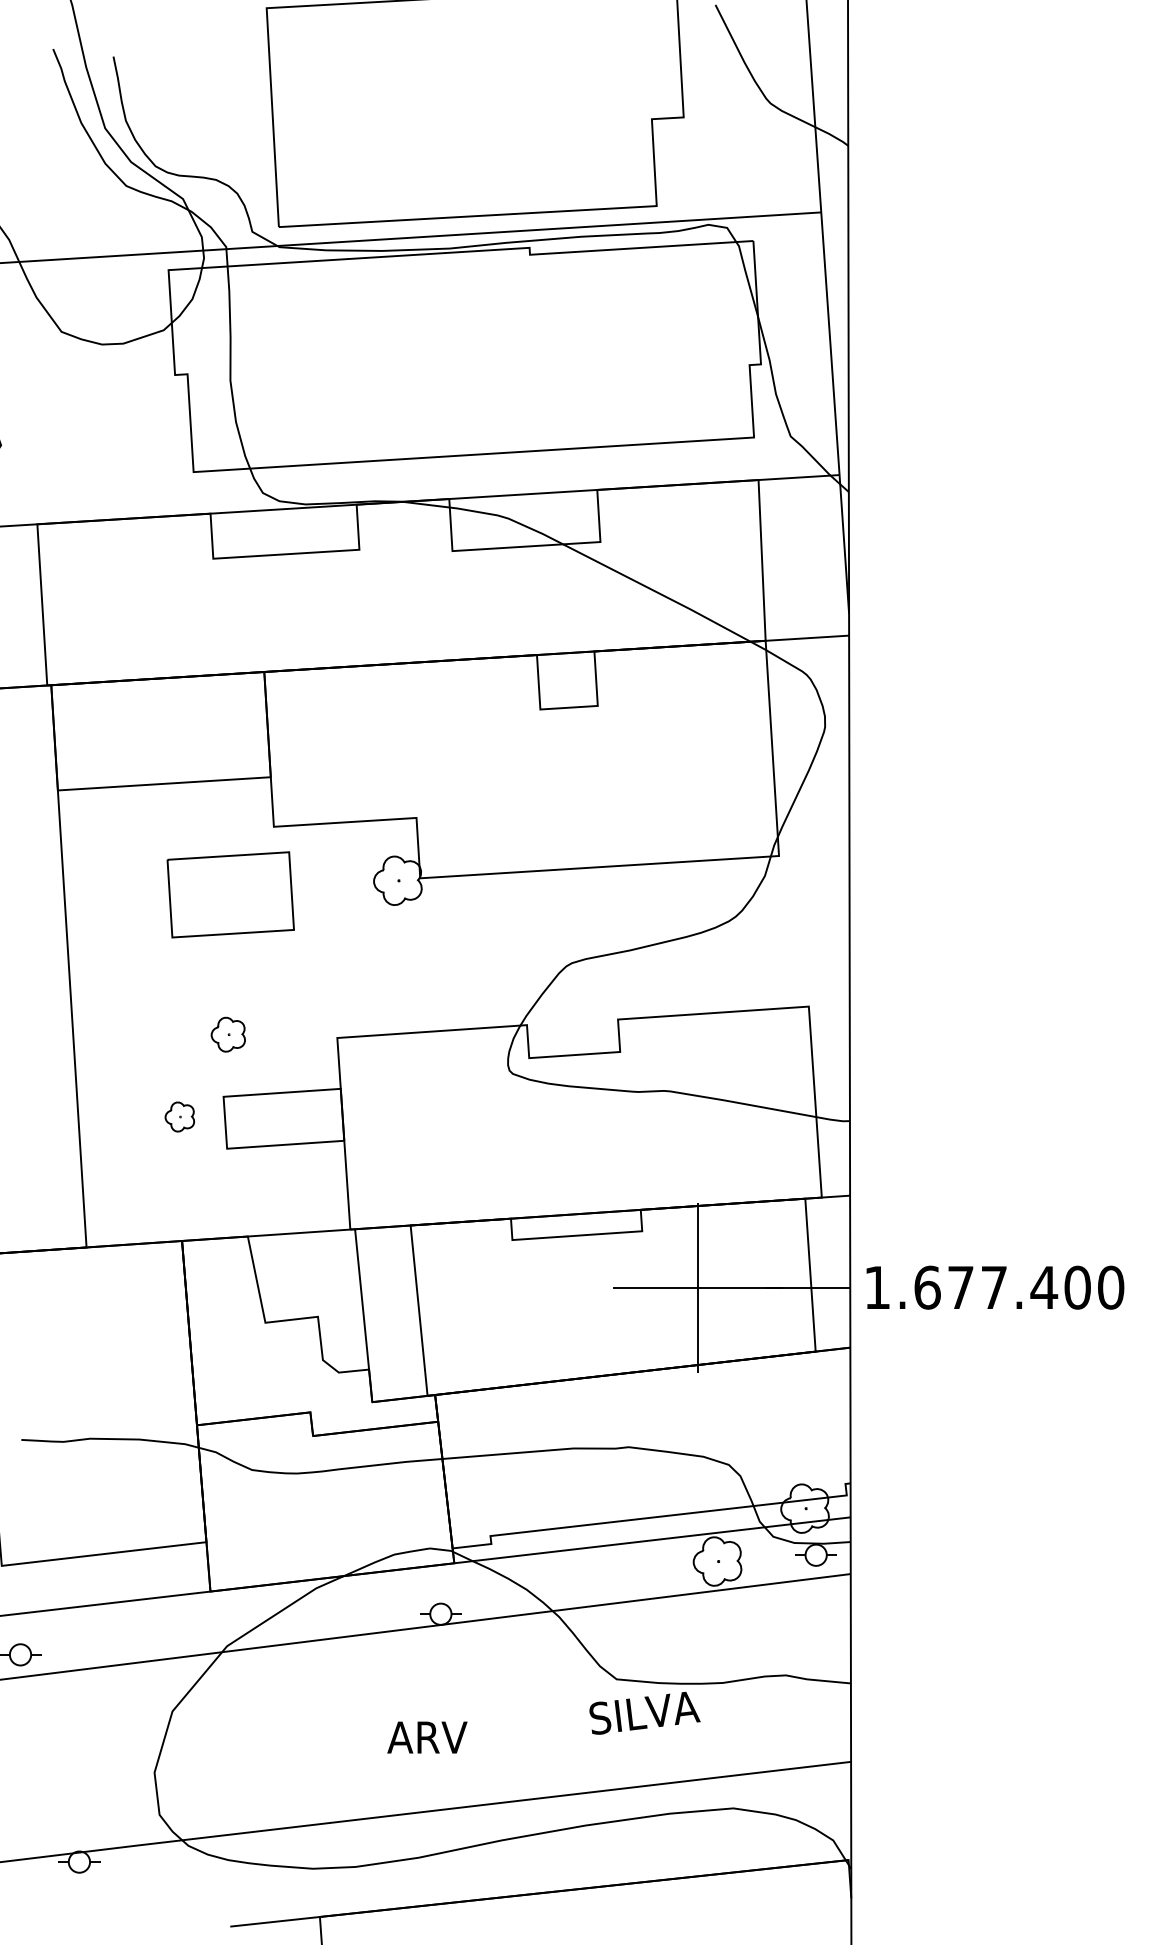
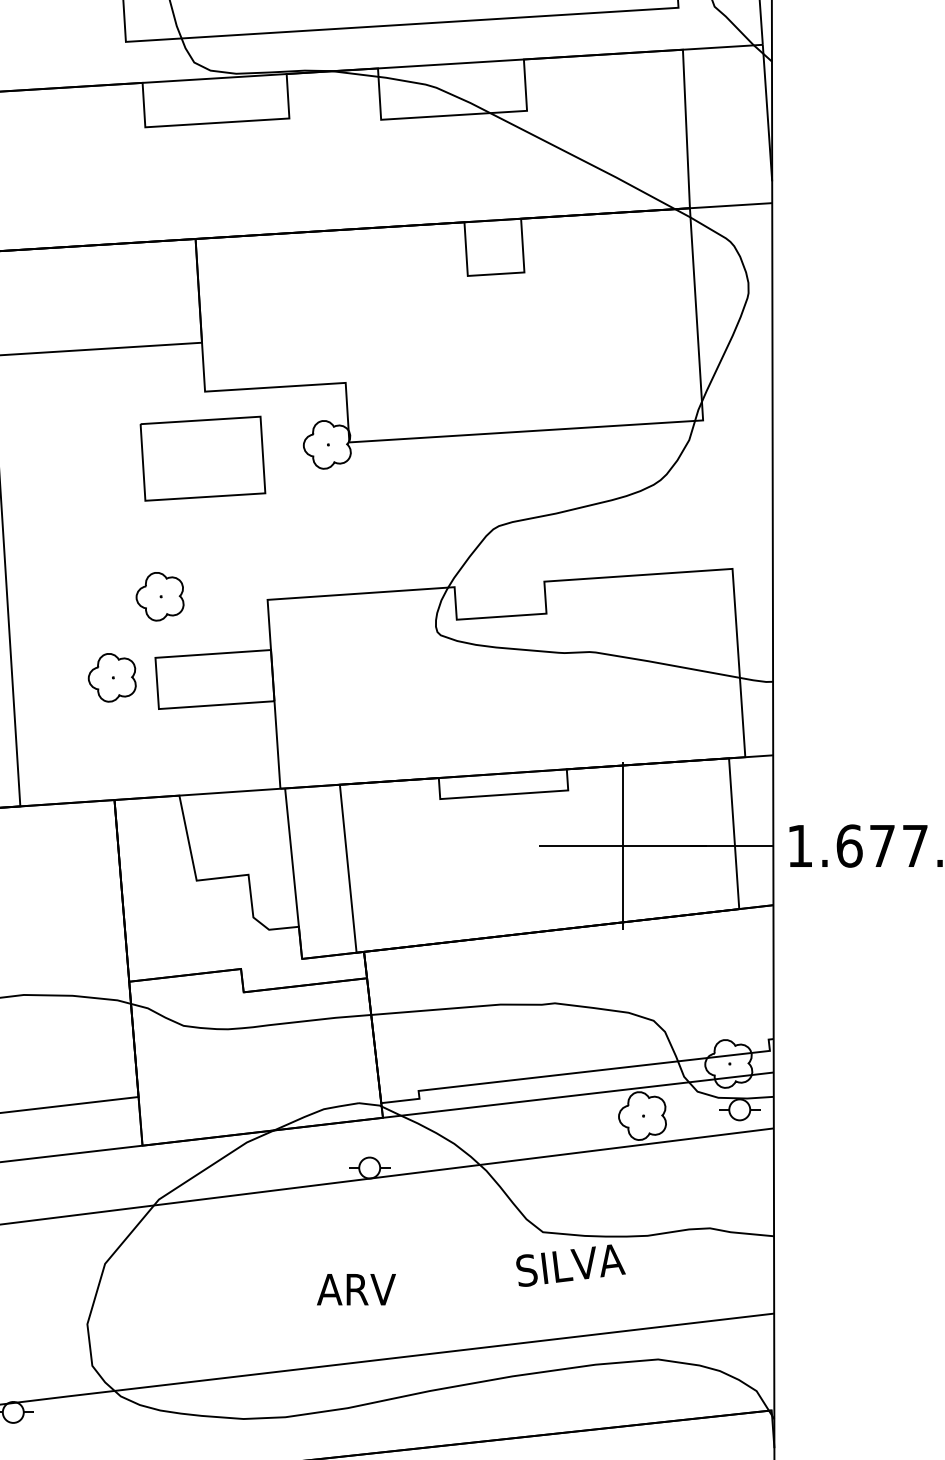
part: (230, 894) -> (202, 458), moved
part: (228, 1034) -> (160, 596), size x1.43
part: (179, 1116) -> (111, 677), size x1.67

